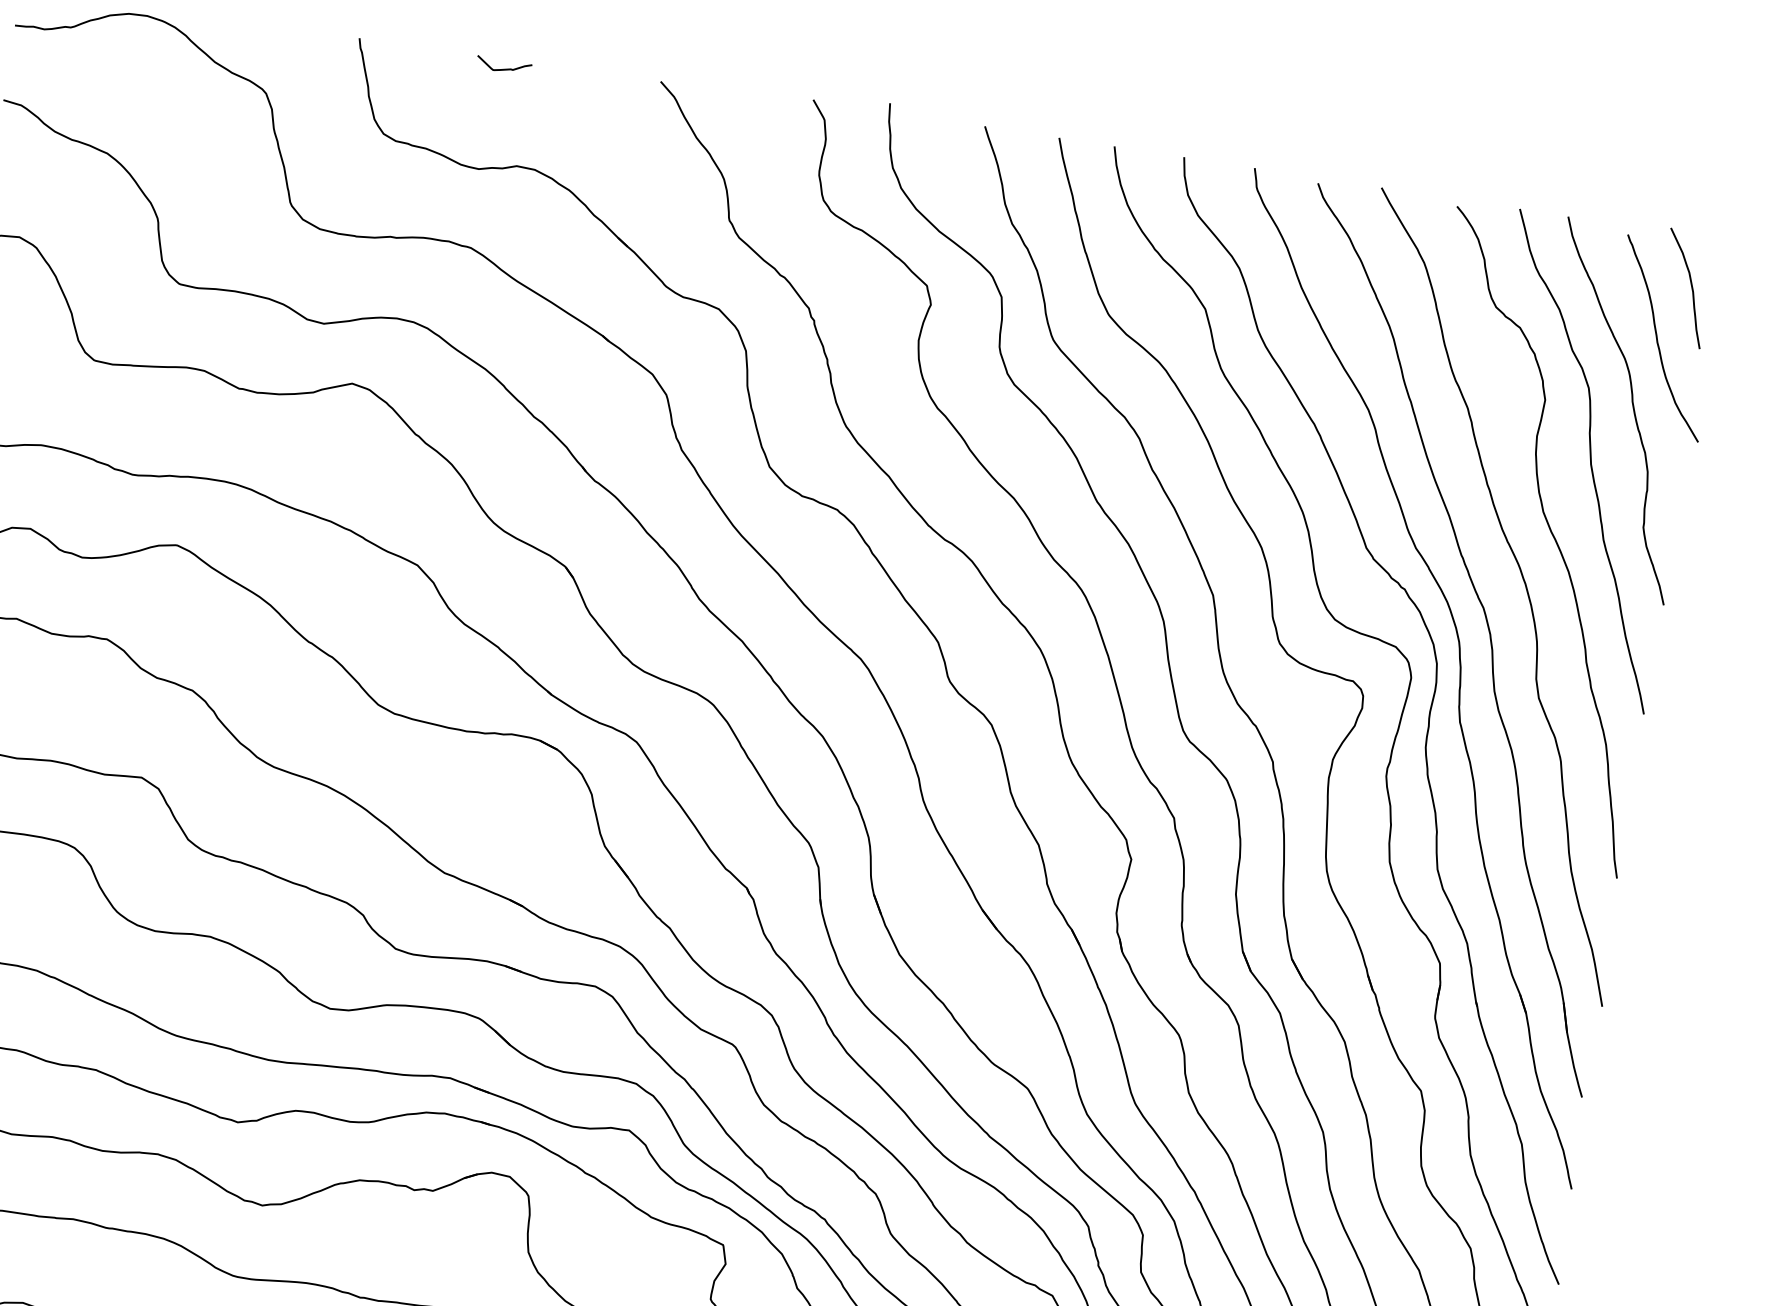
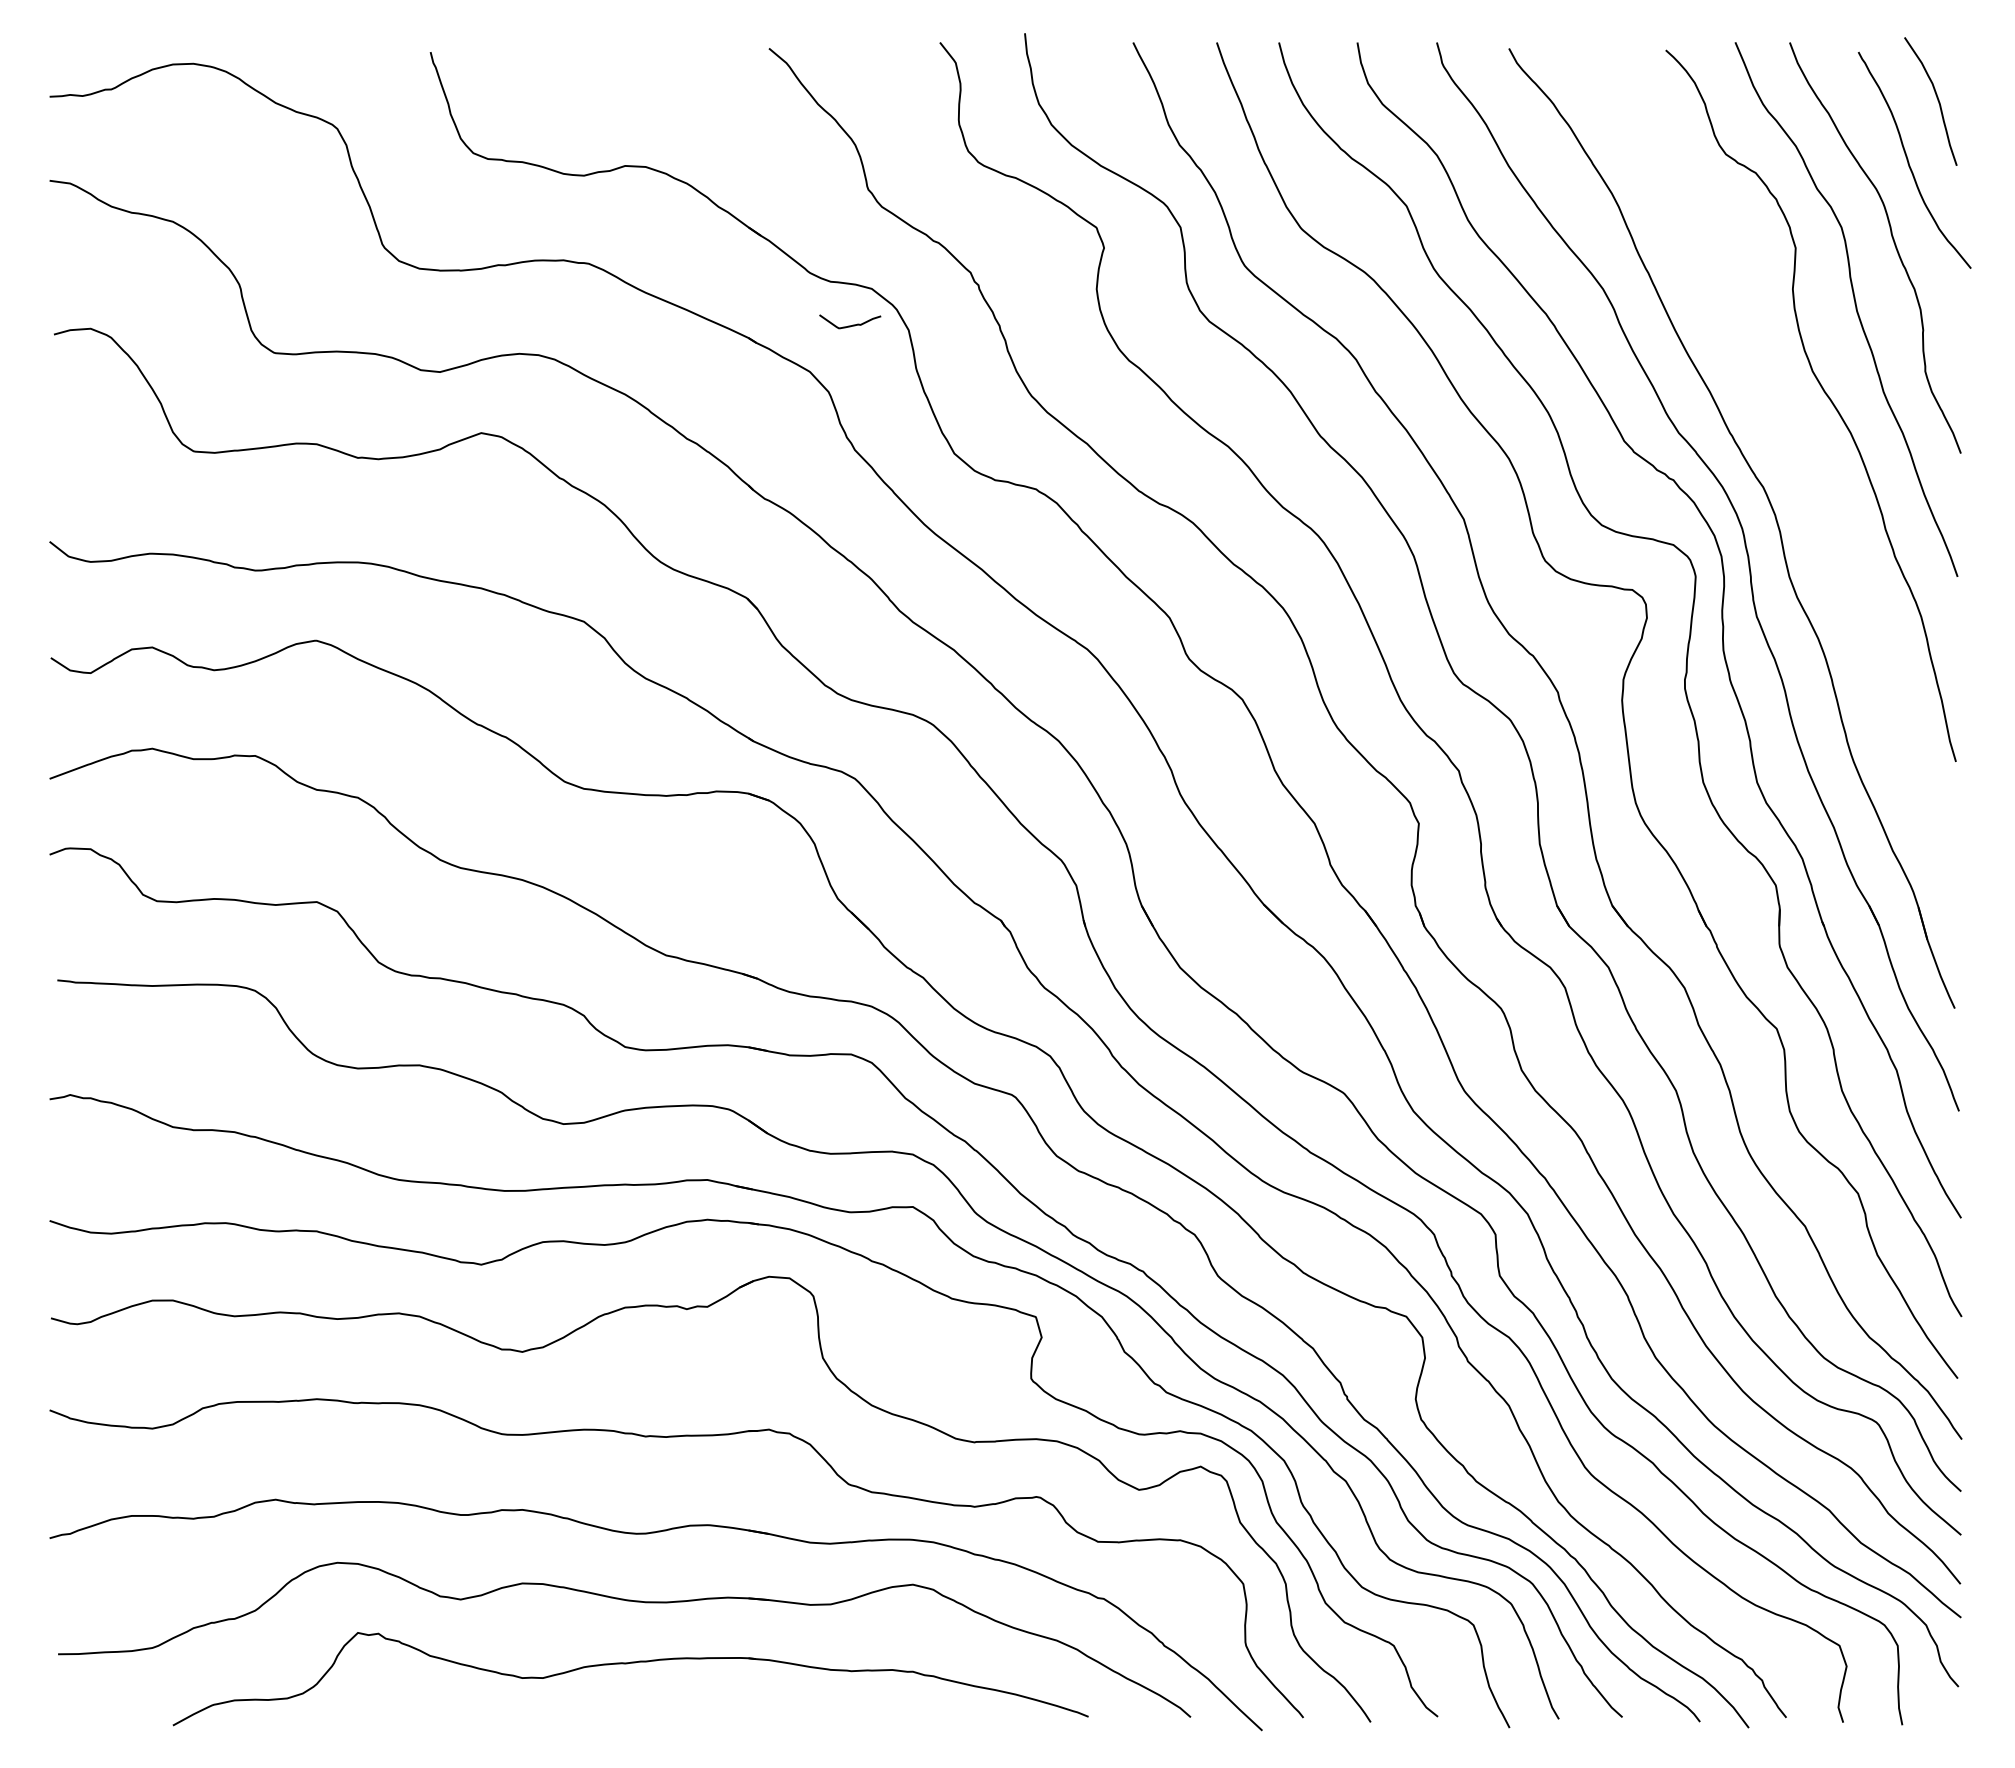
curve: (505, 68) -> (852, 324), moved
curve: (1525, 589) -> (1806, 459), removed

